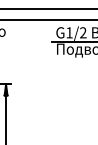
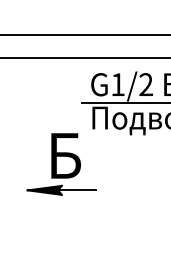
part: (41, 71) -> (60, 163), added

